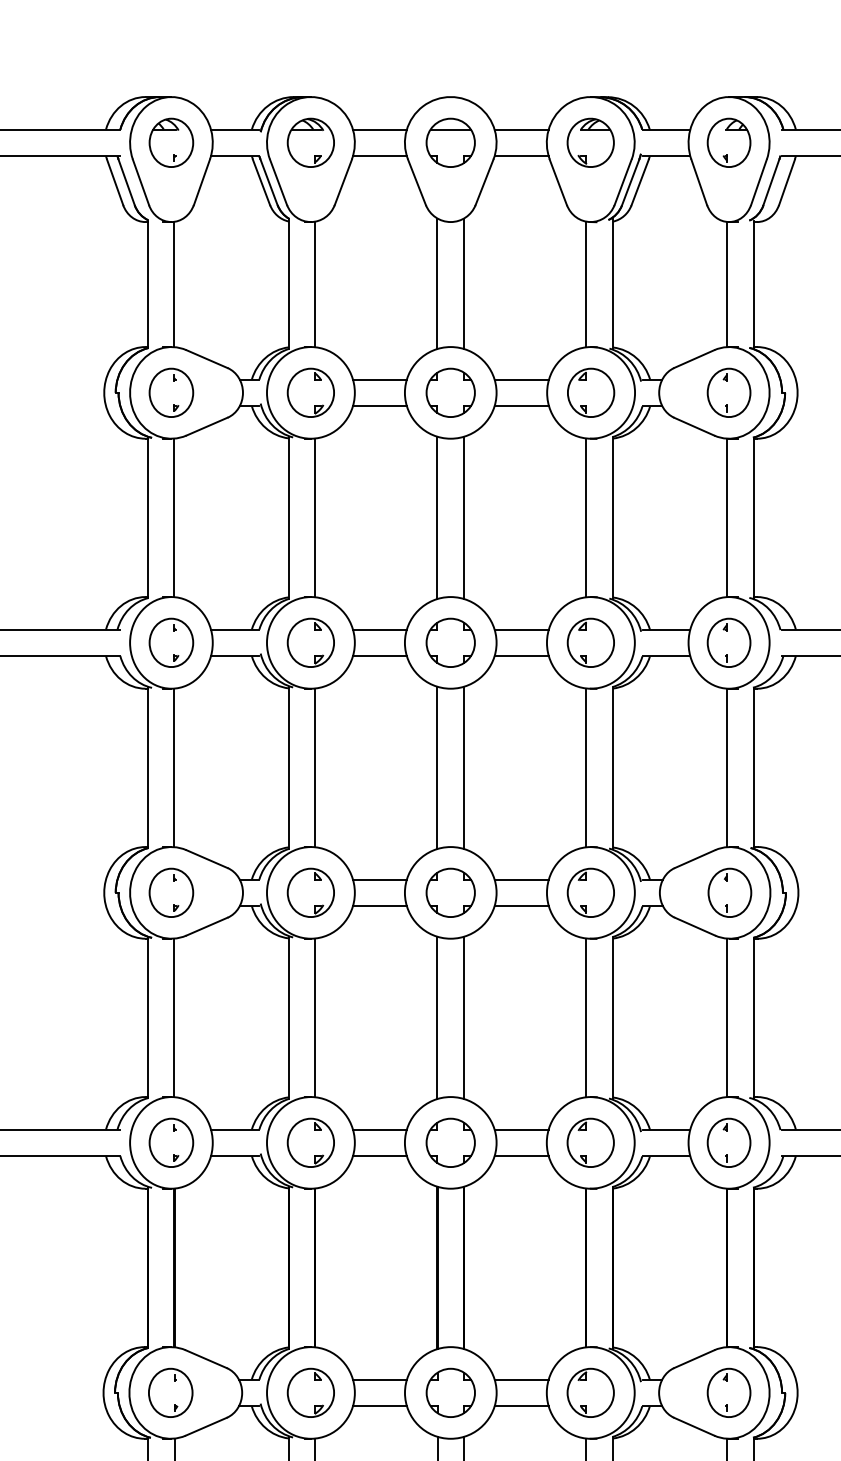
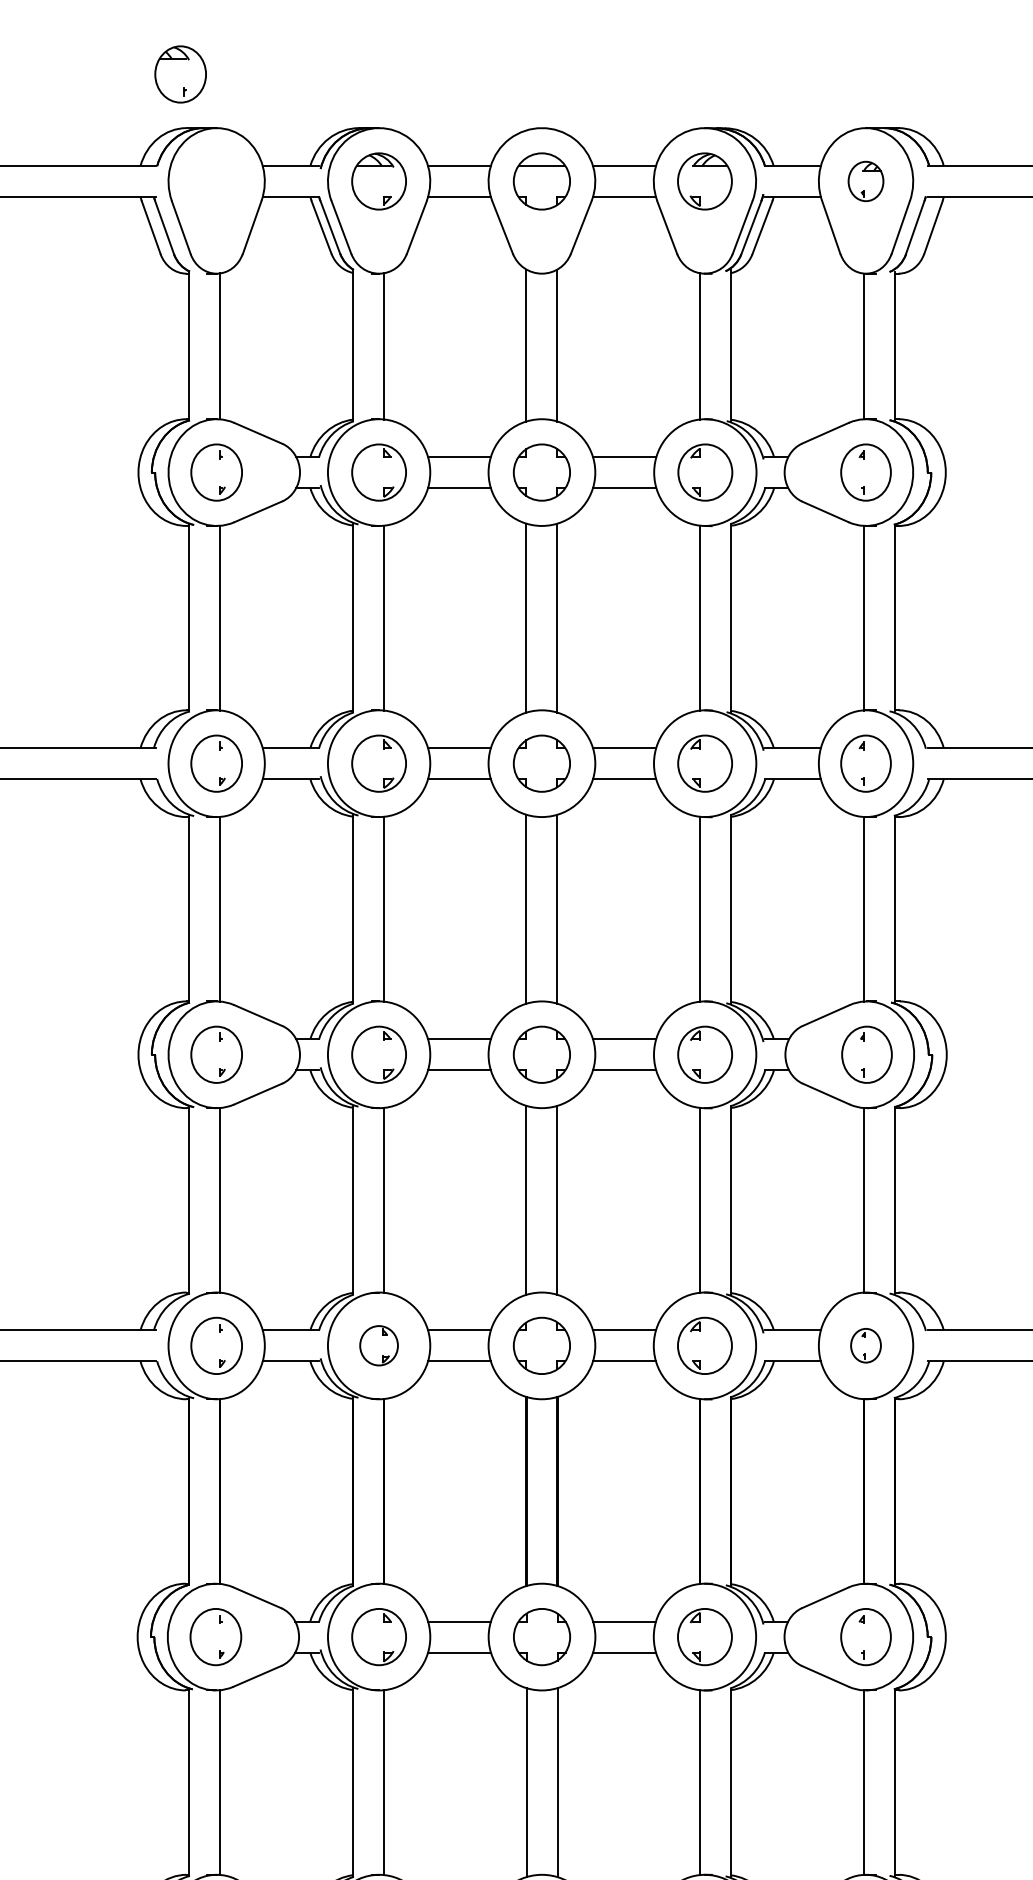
part: (171, 142) -> (180, 74), moved
part: (728, 142) -> (865, 181), size x0.7
part: (310, 1142) -> (378, 1345), size x0.7
part: (728, 1142) -> (865, 1345), size x0.6

